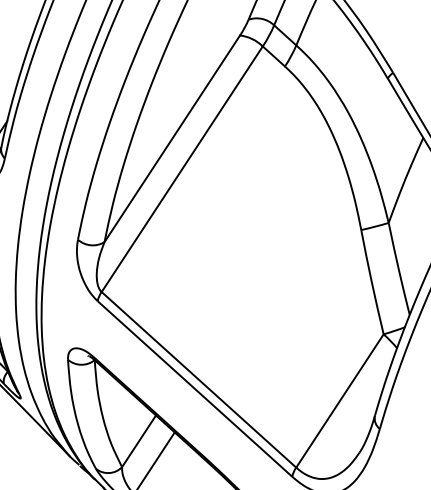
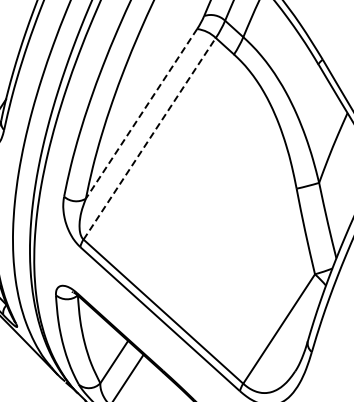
line: (172, 139) -> (141, 114), solid -> dashed
line: (181, 168) -> (149, 138), solid -> dashed

